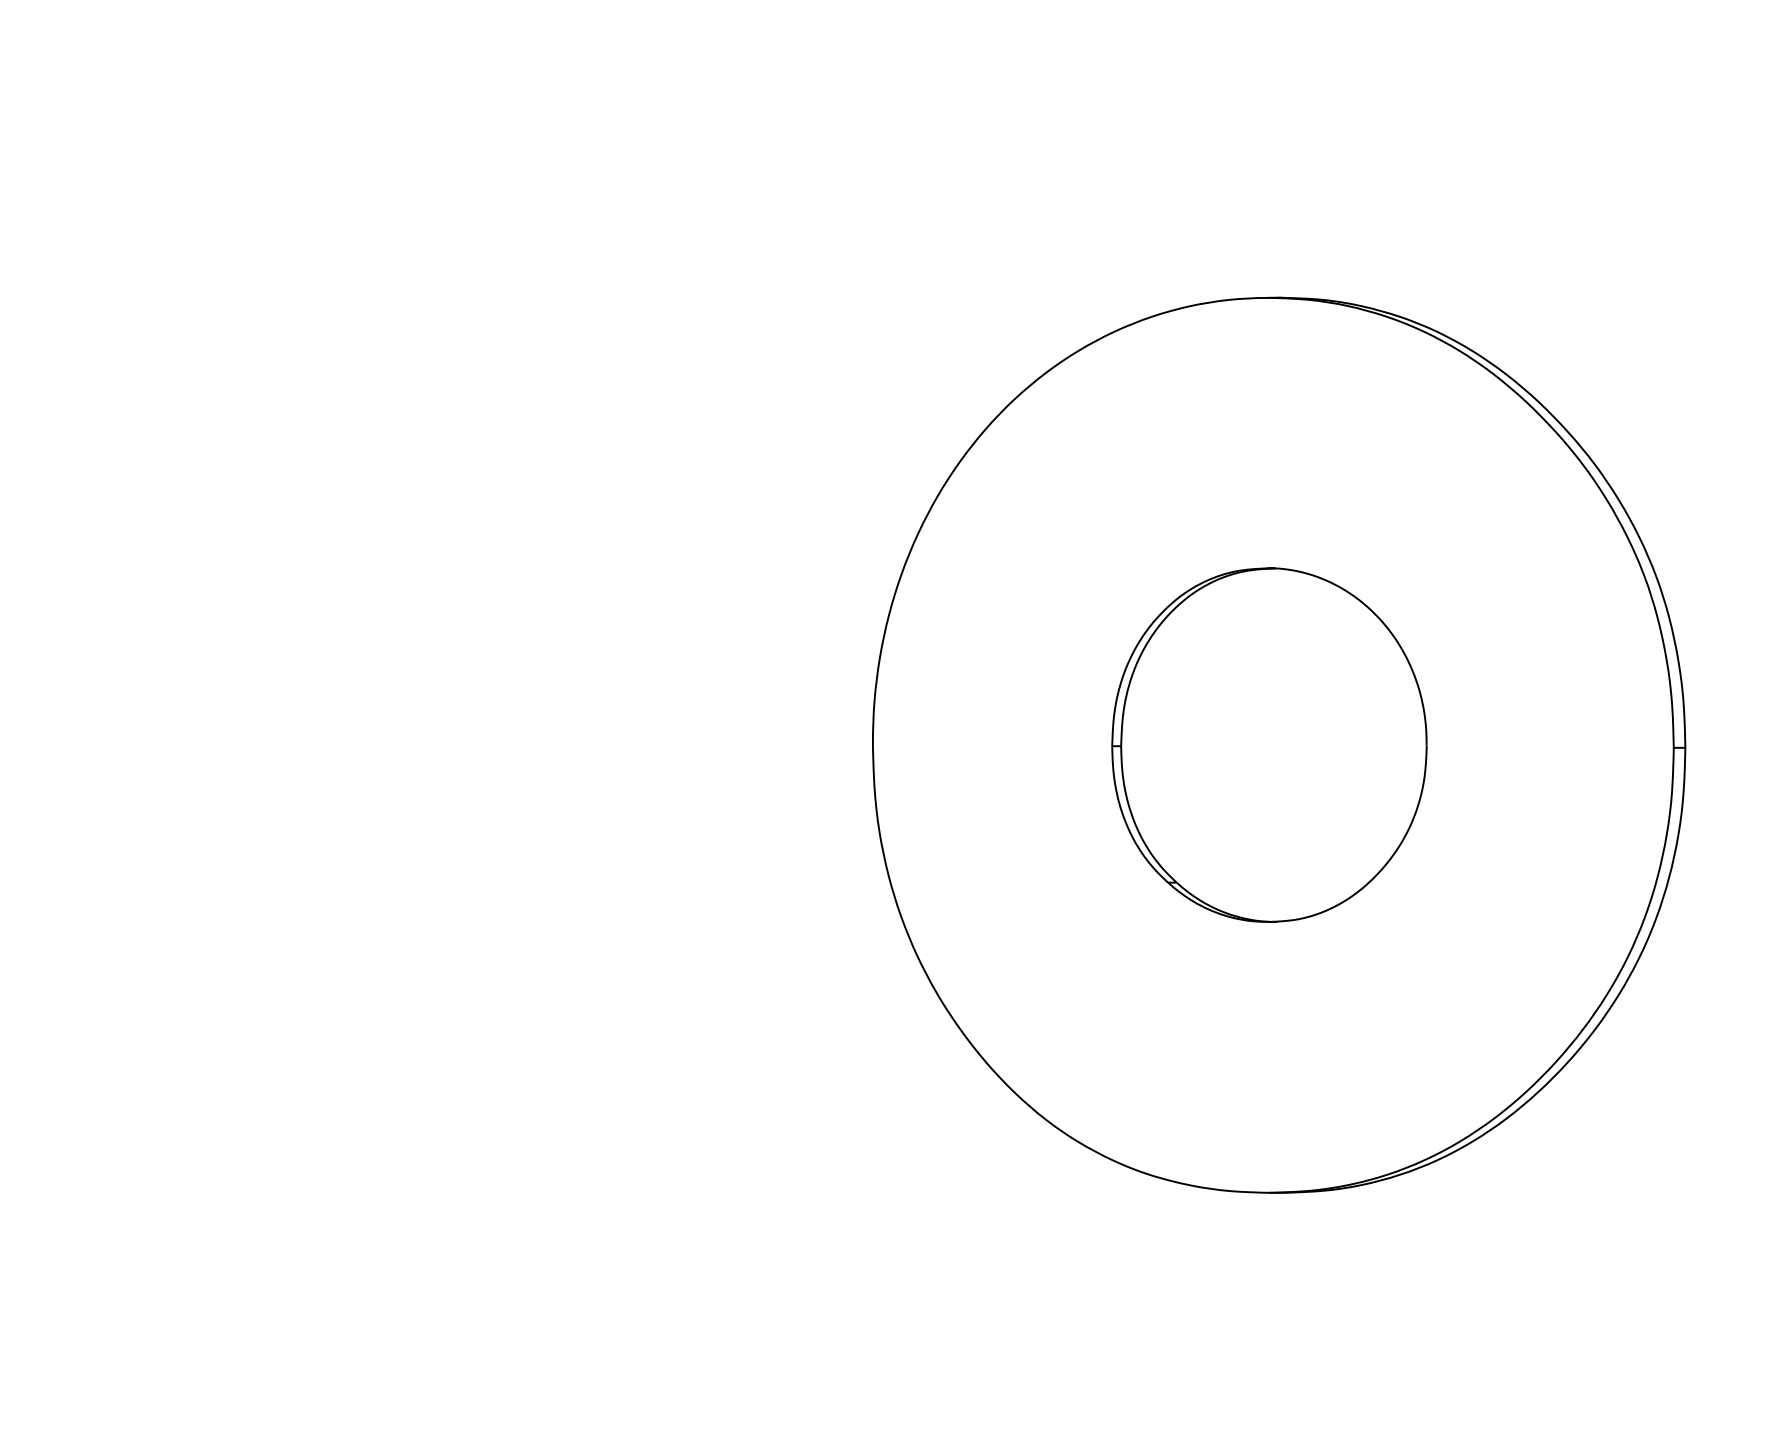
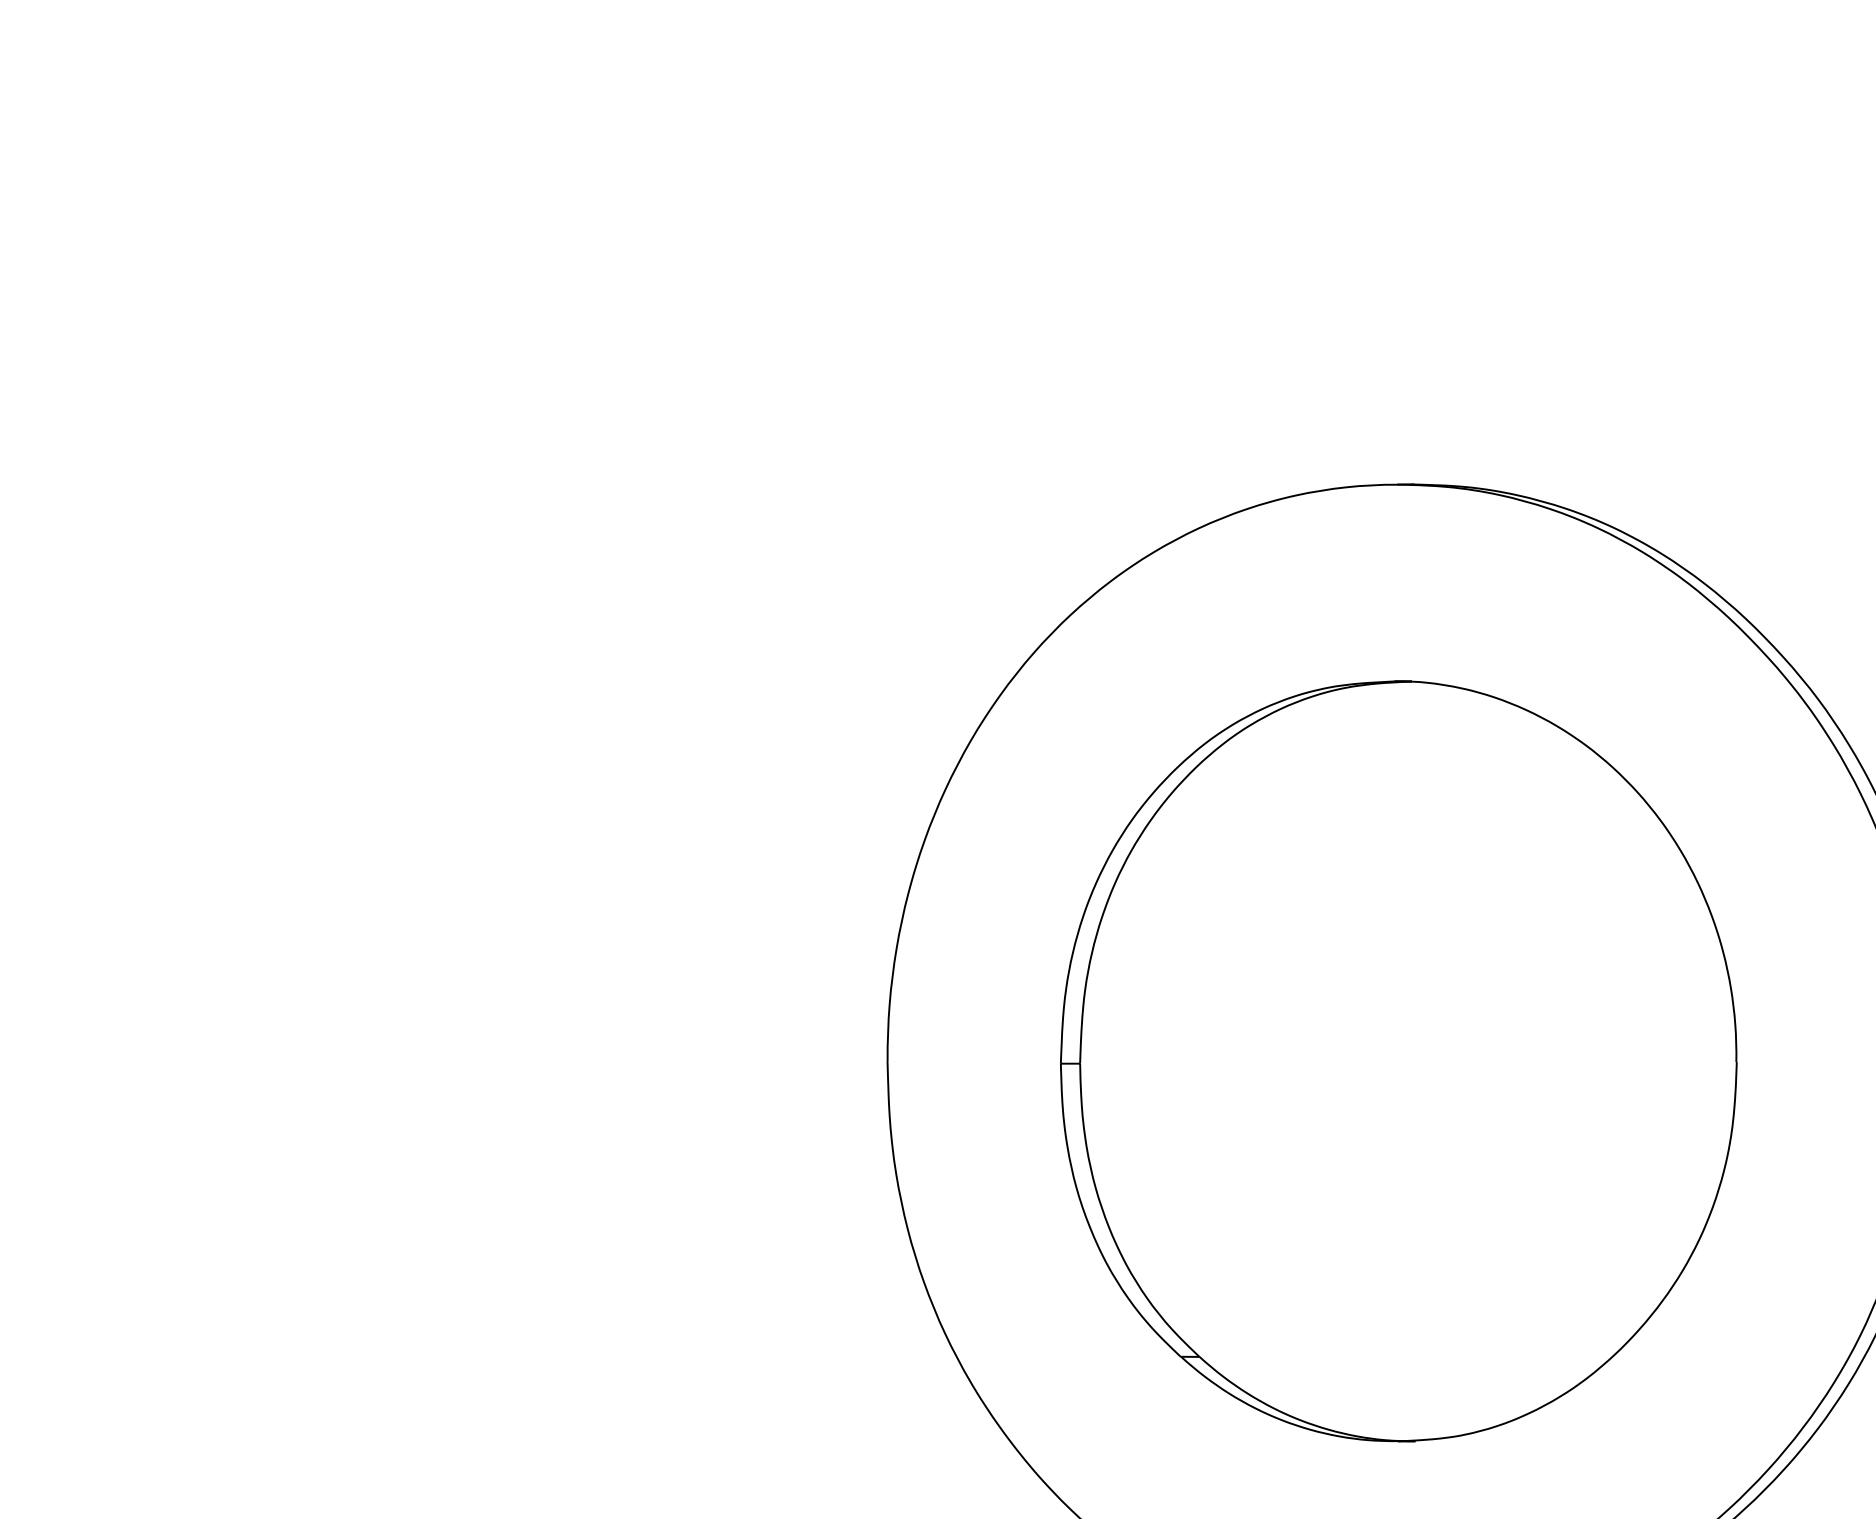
part: (1269, 744) -> (1398, 1060), size x1.67

